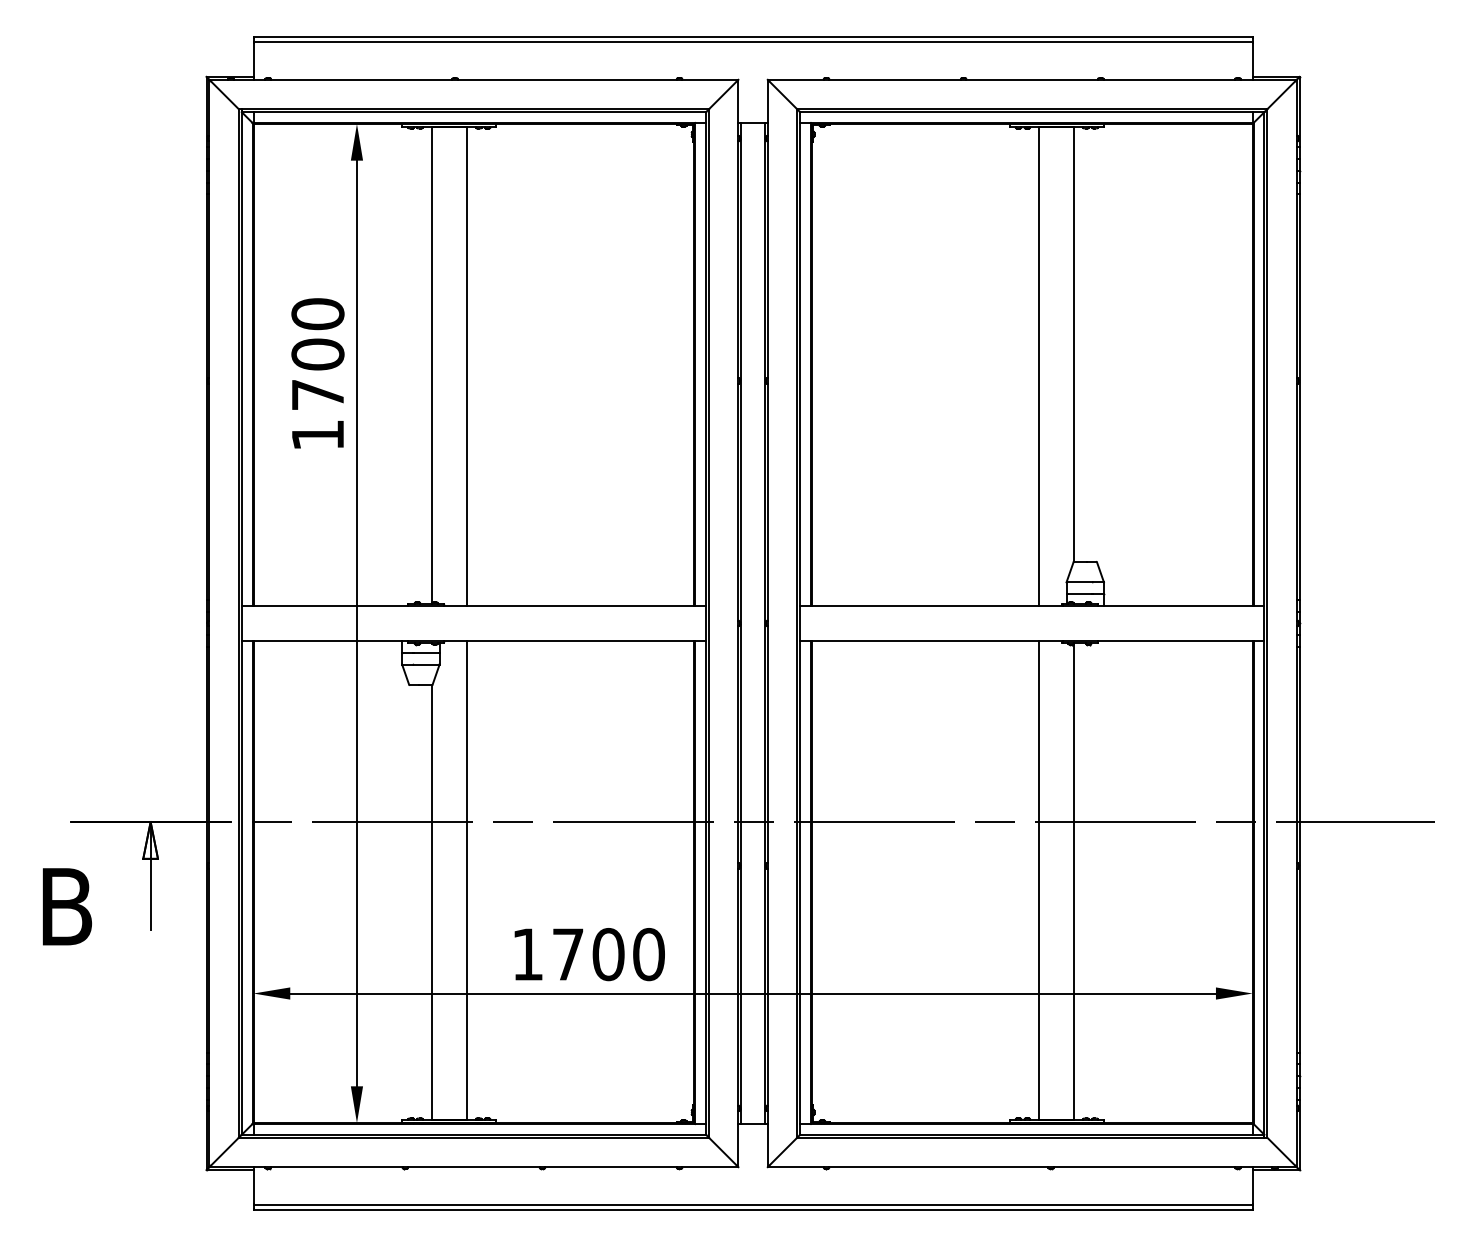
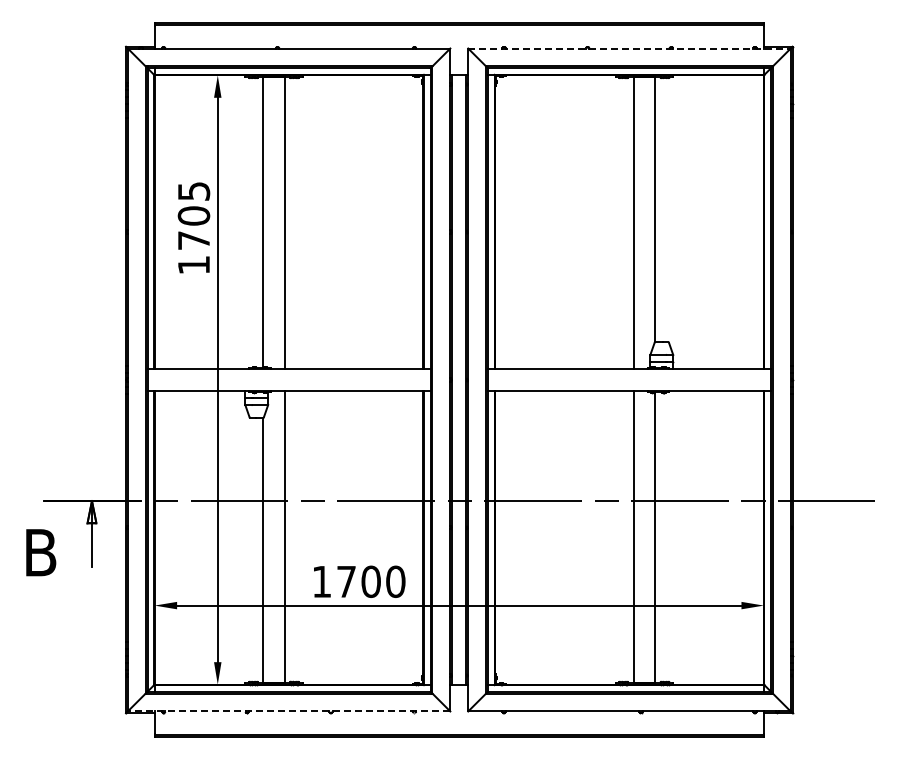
line: (1033, 79) -> (630, 48), solid -> dashed
text: (317, 314) -> (193, 191), 1700 -> 1705
line: (472, 1167) -> (288, 711), solid -> dashed

